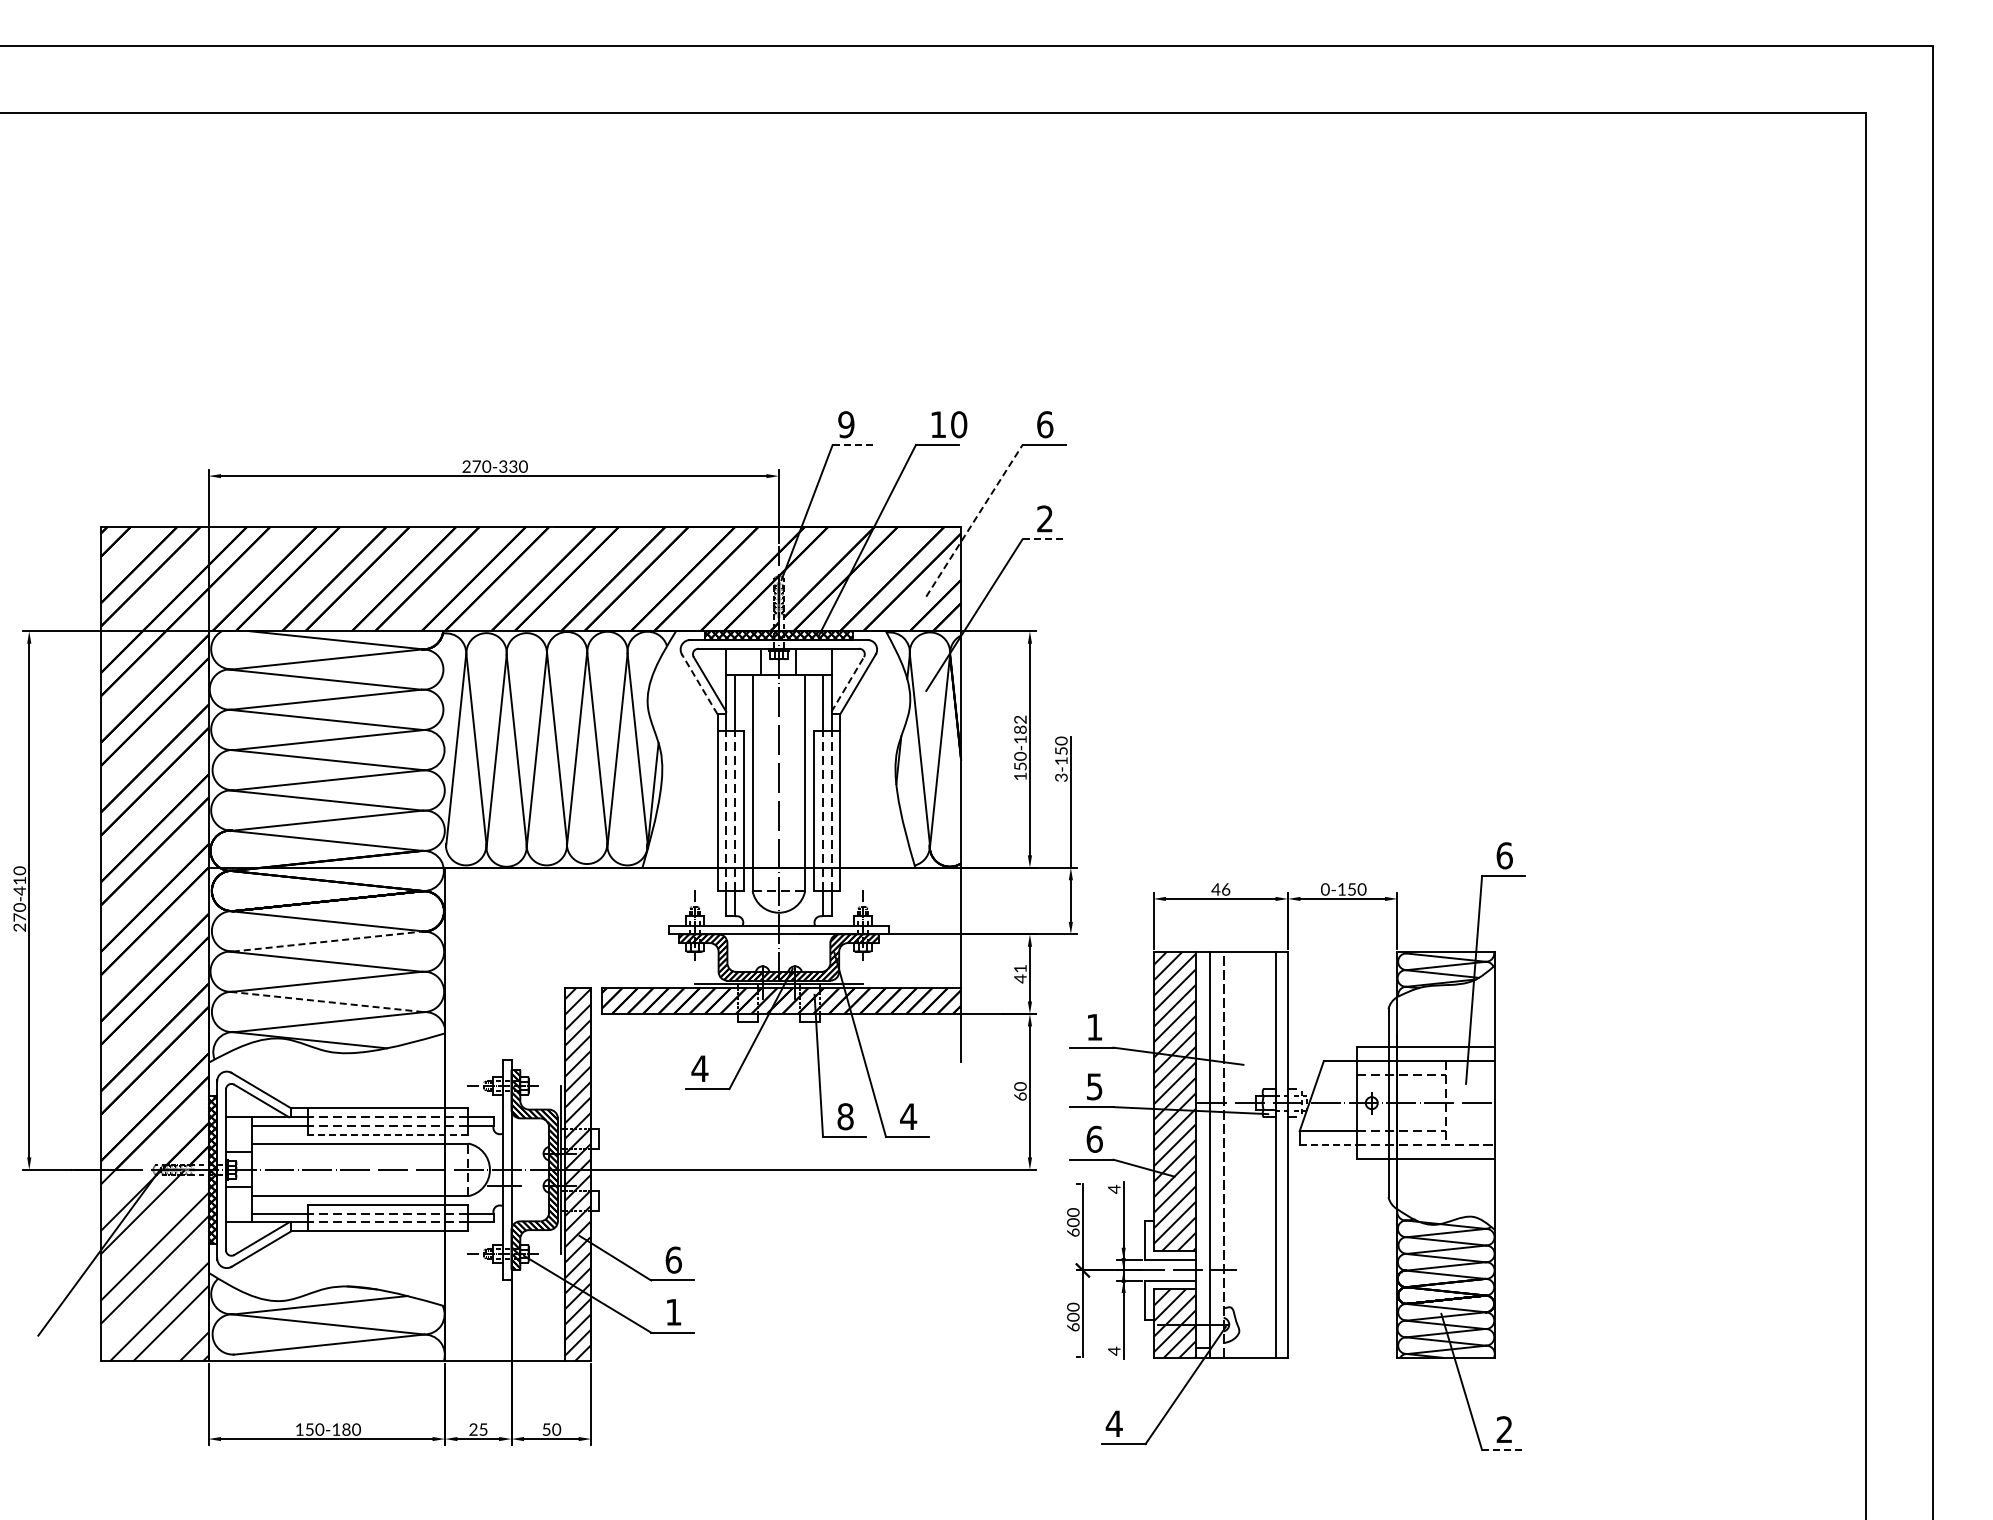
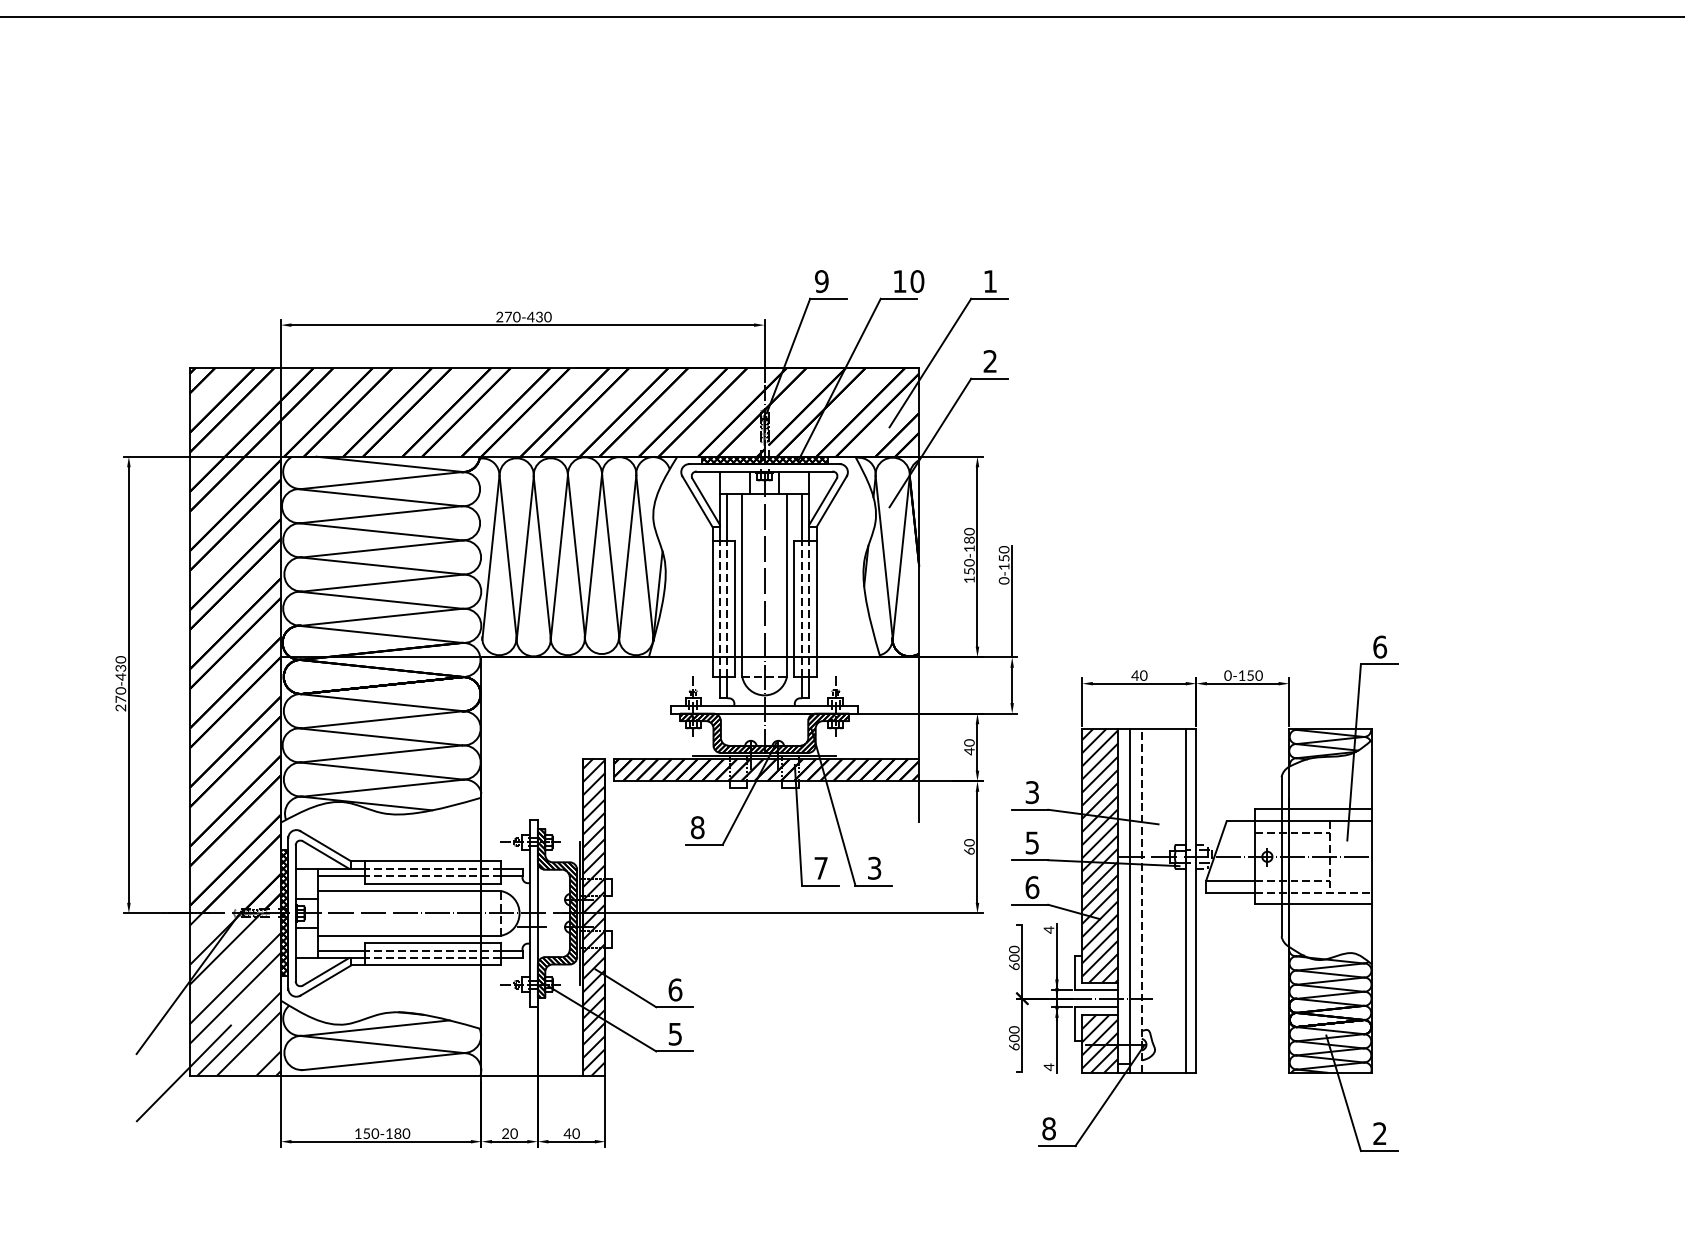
text: (1045, 424) -> (990, 281), 6 -> 1
line: (854, 445) -> (828, 299), dashed -> solid
text: (502, 466) -> (530, 316), 270-330 -> 270-430
line: (974, 520) -> (930, 362), dashed -> solid
line: (1044, 539) -> (989, 378), dashed -> solid
line: (699, 683) -> (697, 500), dashed -> solid
line: (847, 684) -> (822, 501), dashed -> solid
text: (1020, 719) -> (969, 531), 150-182 -> 150-180
text: (1061, 777) -> (1004, 580), 3-150 -> 0-150
text: (19, 880) -> (120, 668), 270-410 -> 270-430
text: (1225, 888) -> (1143, 674), 46 -> 40
line: (327, 941) -> (381, 719), dashed -> solid
text: (1020, 968) -> (969, 742), 41 -> 40
line: (326, 1001) -> (380, 770), dashed -> solid
text: (1094, 1026) -> (1032, 791), 1 -> 3
text: (699, 1068) -> (697, 827), 4 -> 8
text: (845, 1116) -> (821, 868), 8 -> 7
text: (908, 1116) -> (874, 868), 4 -> 3
line: (387, 1134) -> (432, 883), dashed -> solid
line: (1328, 1145) -> (1230, 892), dashed -> solid
text: (673, 1312) -> (675, 1034), 1 -> 5
line: (93, 1358) -> (183, 1073), added
text: (1113, 1423) -> (1048, 1128), 4 -> 8
text: (483, 1429) -> (514, 1133), 25 -> 20
text: (546, 1429) -> (567, 1133), 50 -> 40
line: (1503, 1450) -> (1379, 1151), dashed -> solid

